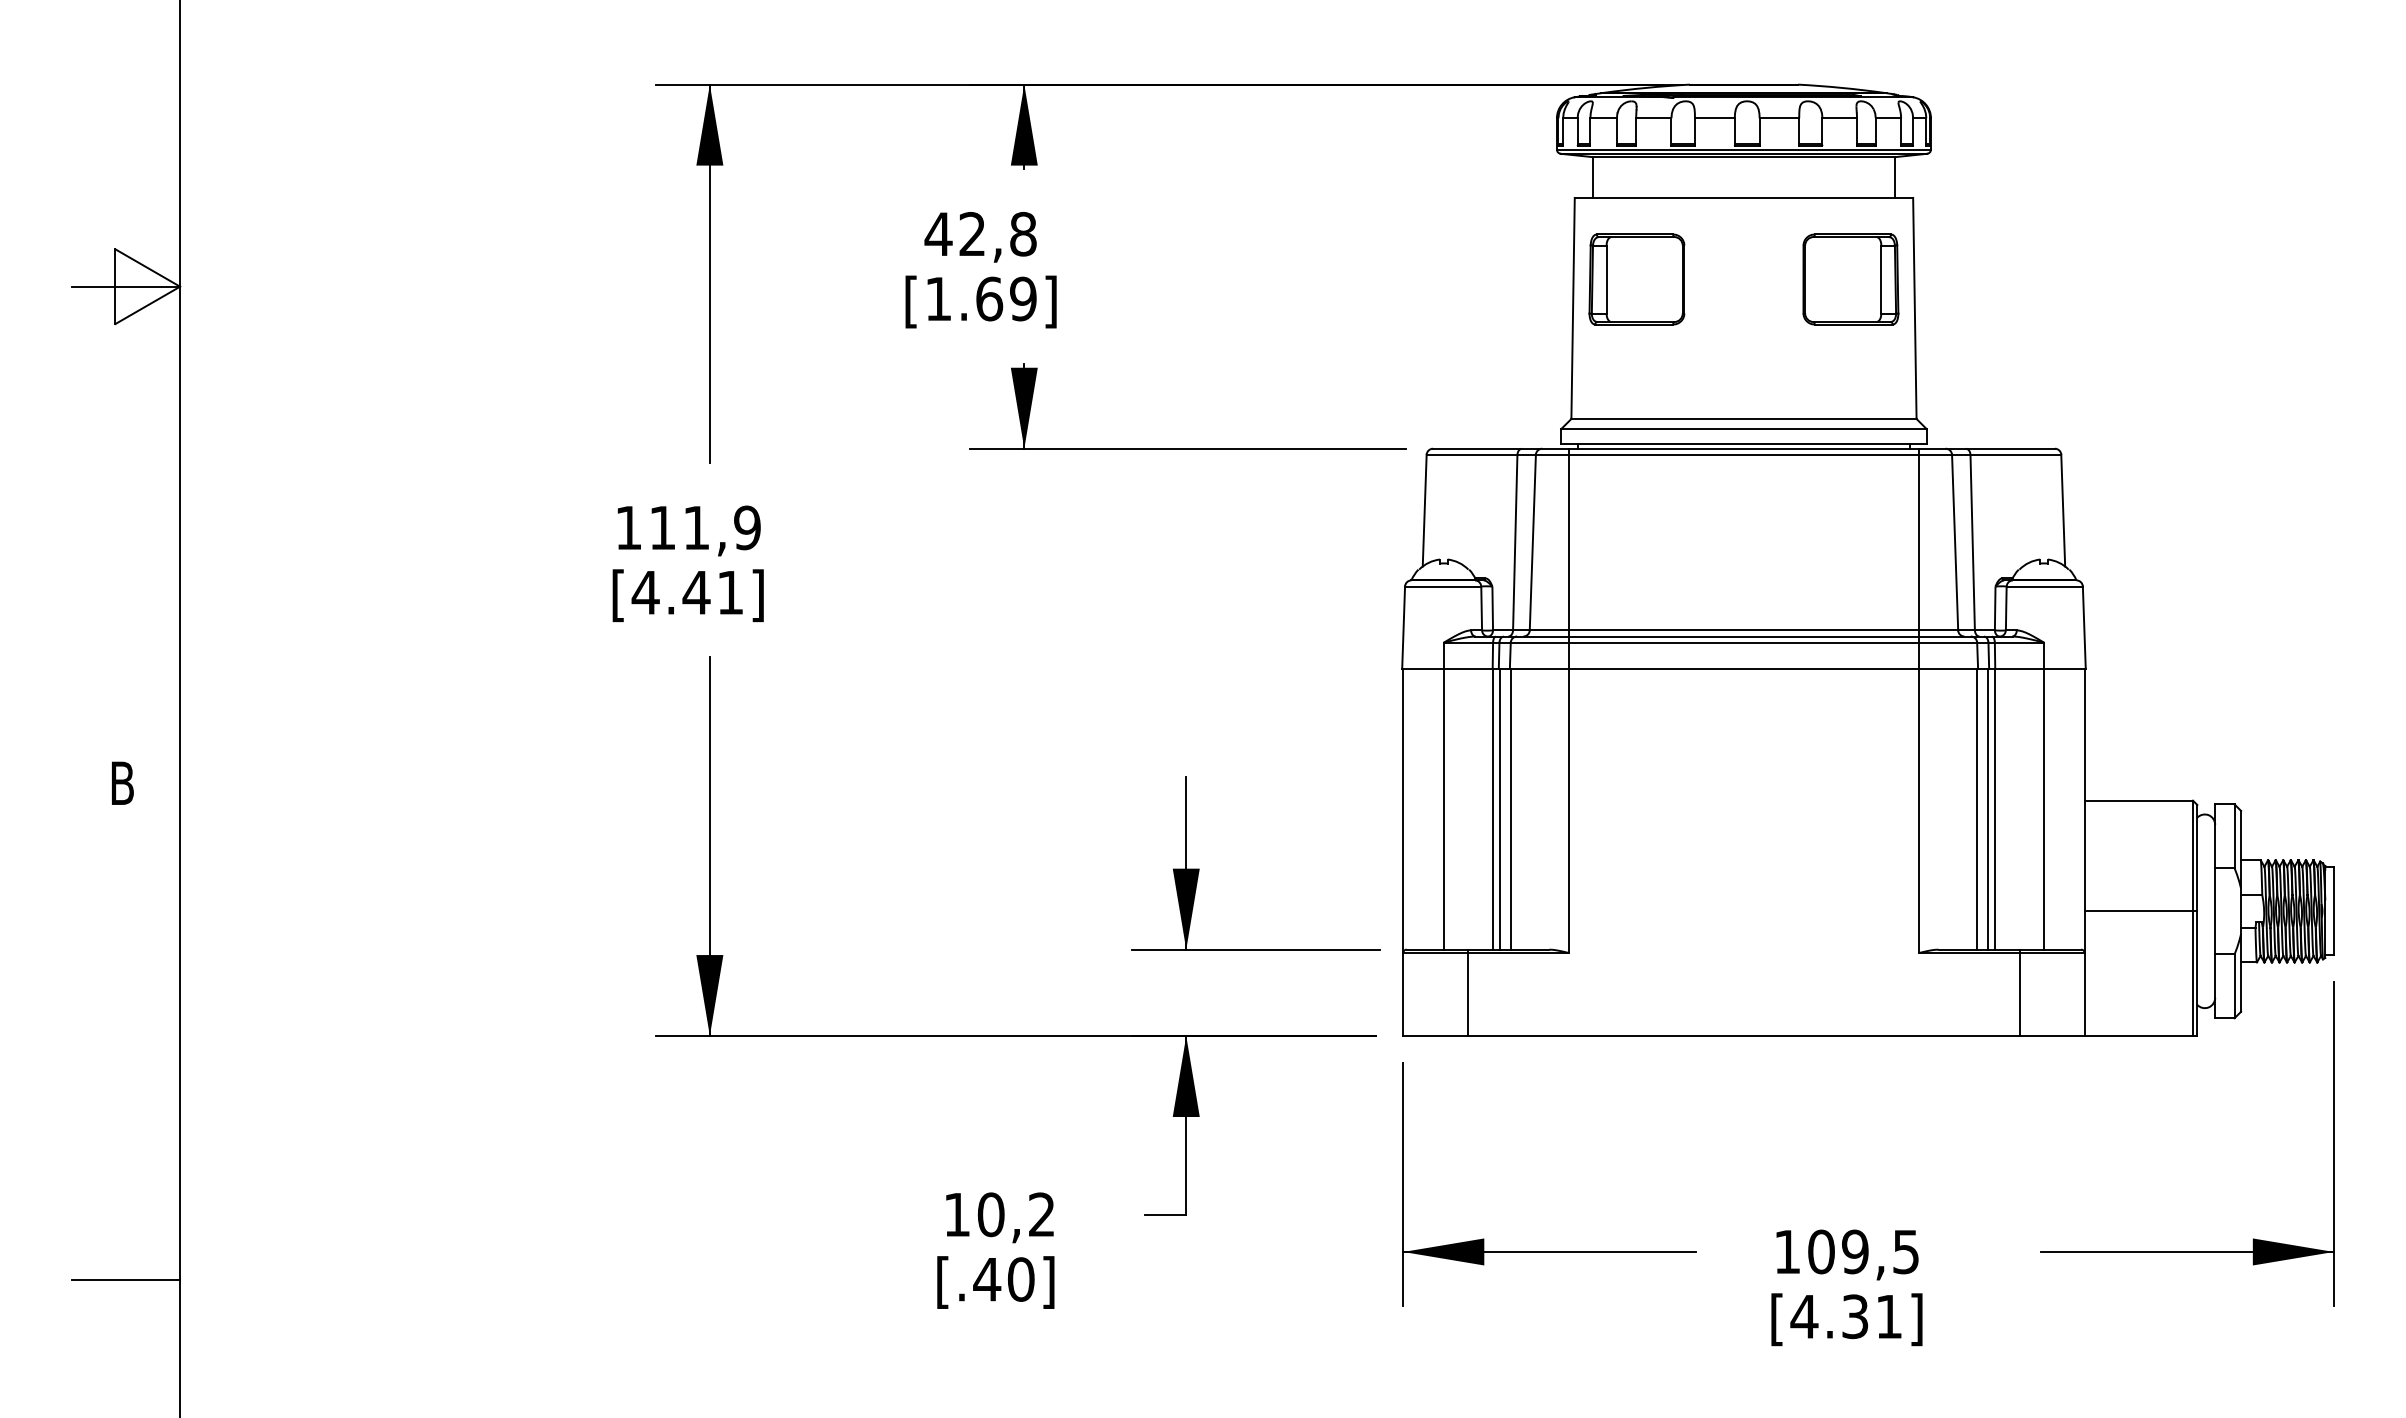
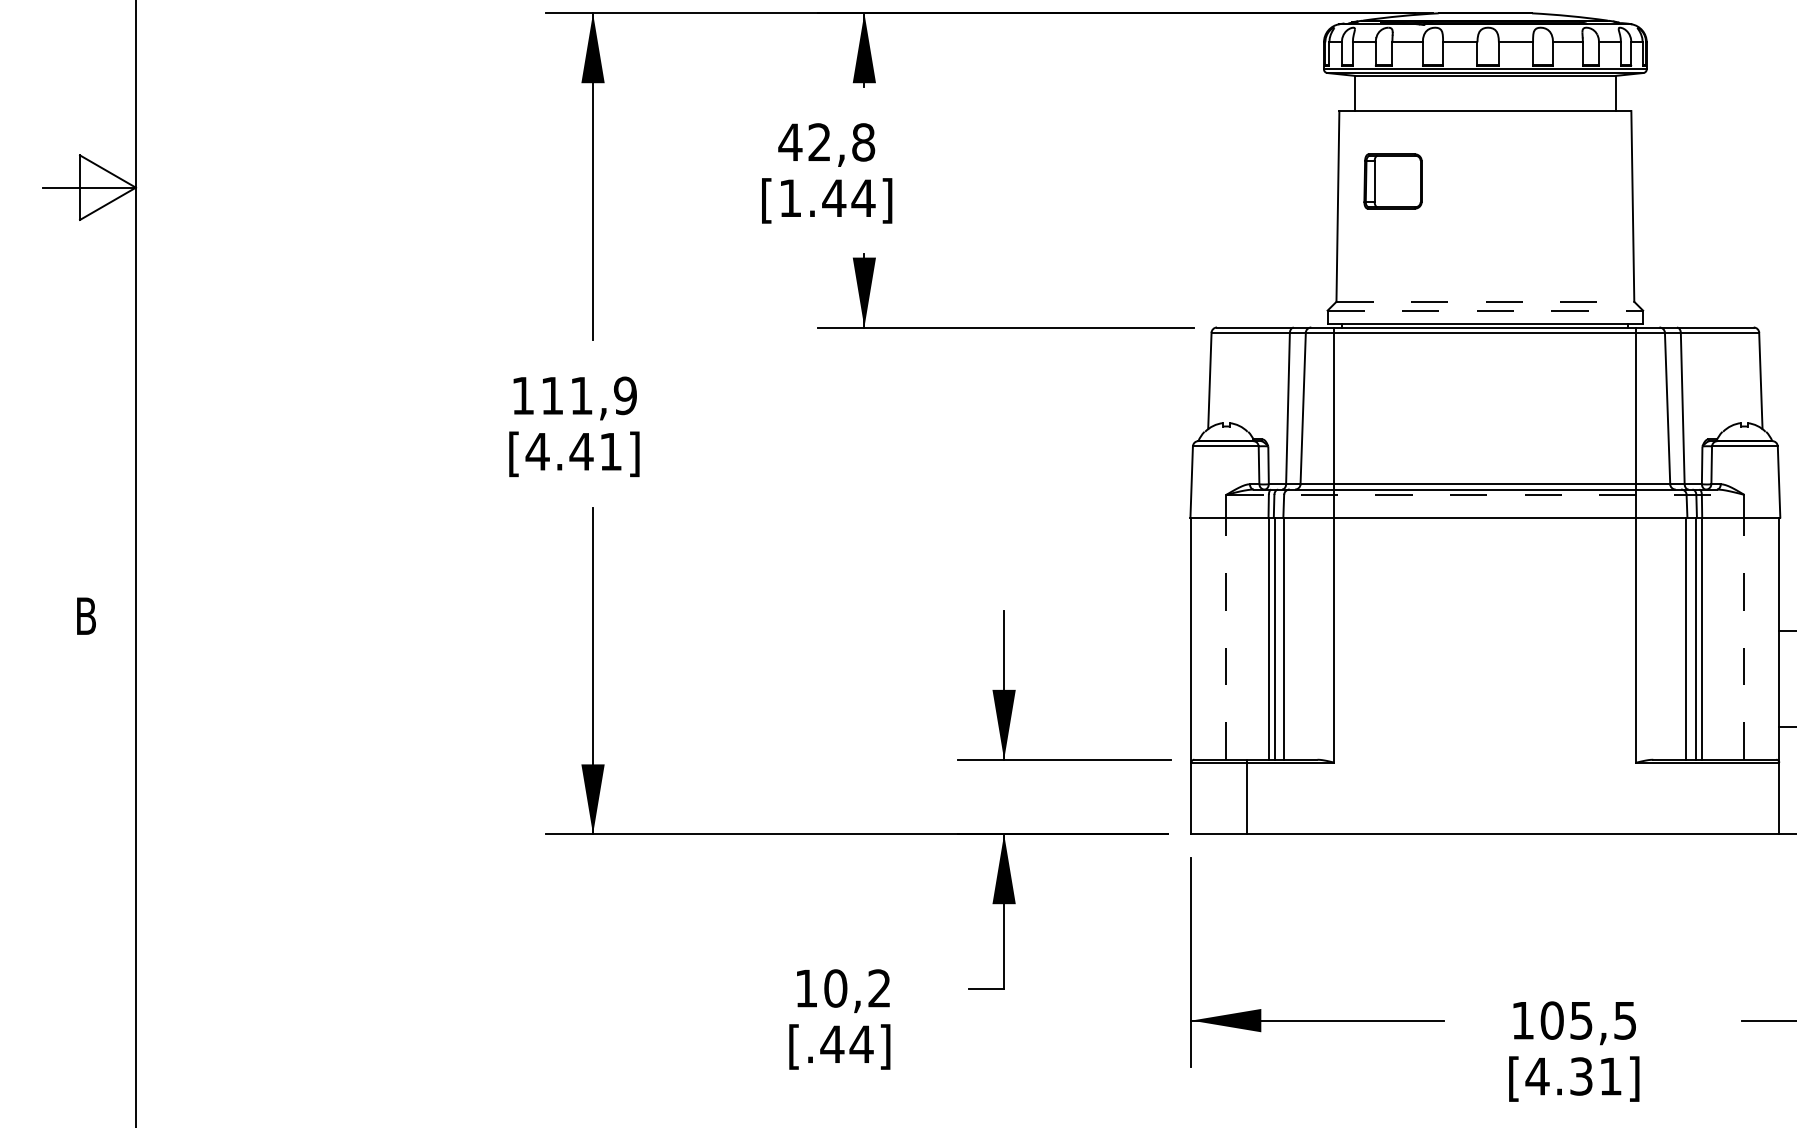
part: (1636, 279) -> (1392, 181), size x0.7
part: (1850, 279) -> (1577, 181), removed
text: (1006, 298) -> (849, 197), [1.69] -> [1.44]
line: (1743, 418) -> (1484, 301), solid -> dashed
line: (1743, 429) -> (1484, 310), solid -> dashed
line: (1744, 642) -> (1485, 494), solid -> dashed
line: (1443, 808) -> (1226, 637), solid -> dashed
line: (2044, 808) -> (1744, 637), solid -> dashed
line: (2020, 992) -> (1723, 796), removed
text: (1855, 1251) -> (1581, 1020), 109,5 -> 105,5
line: (126, 1279) -> (89, 1044), removed
text: (1021, 1279) -> (861, 1044), [.40] -> [.44]

